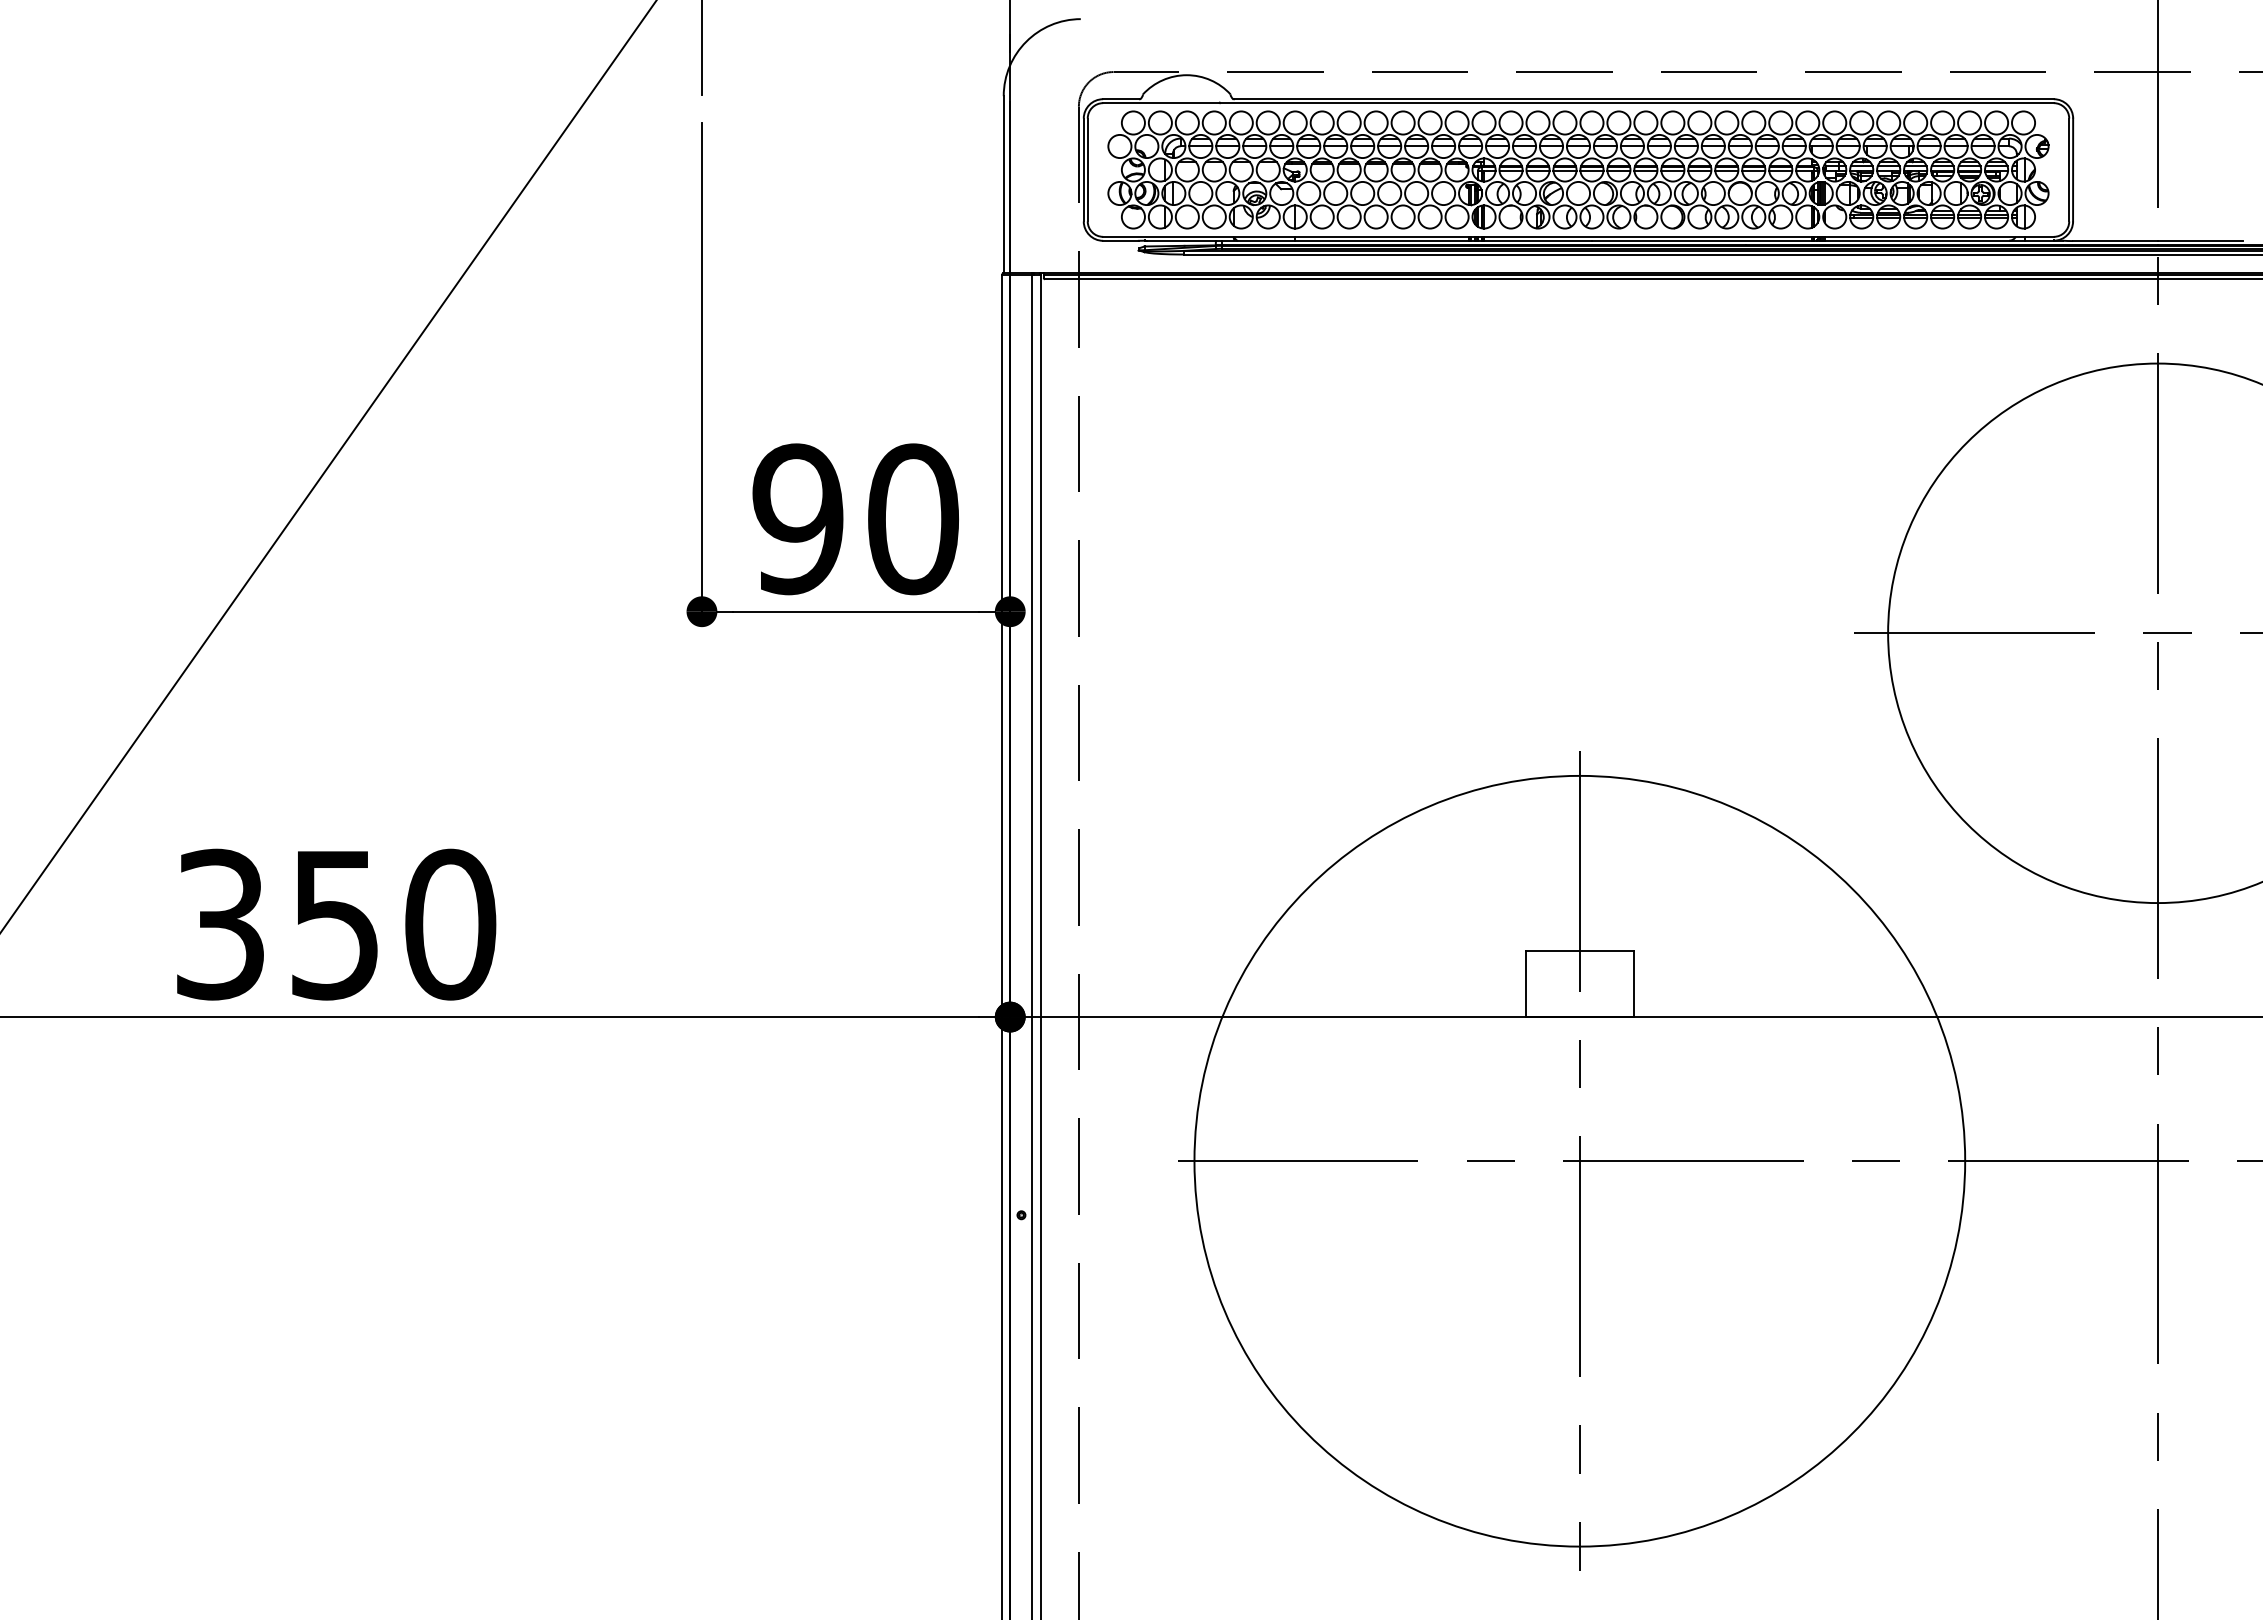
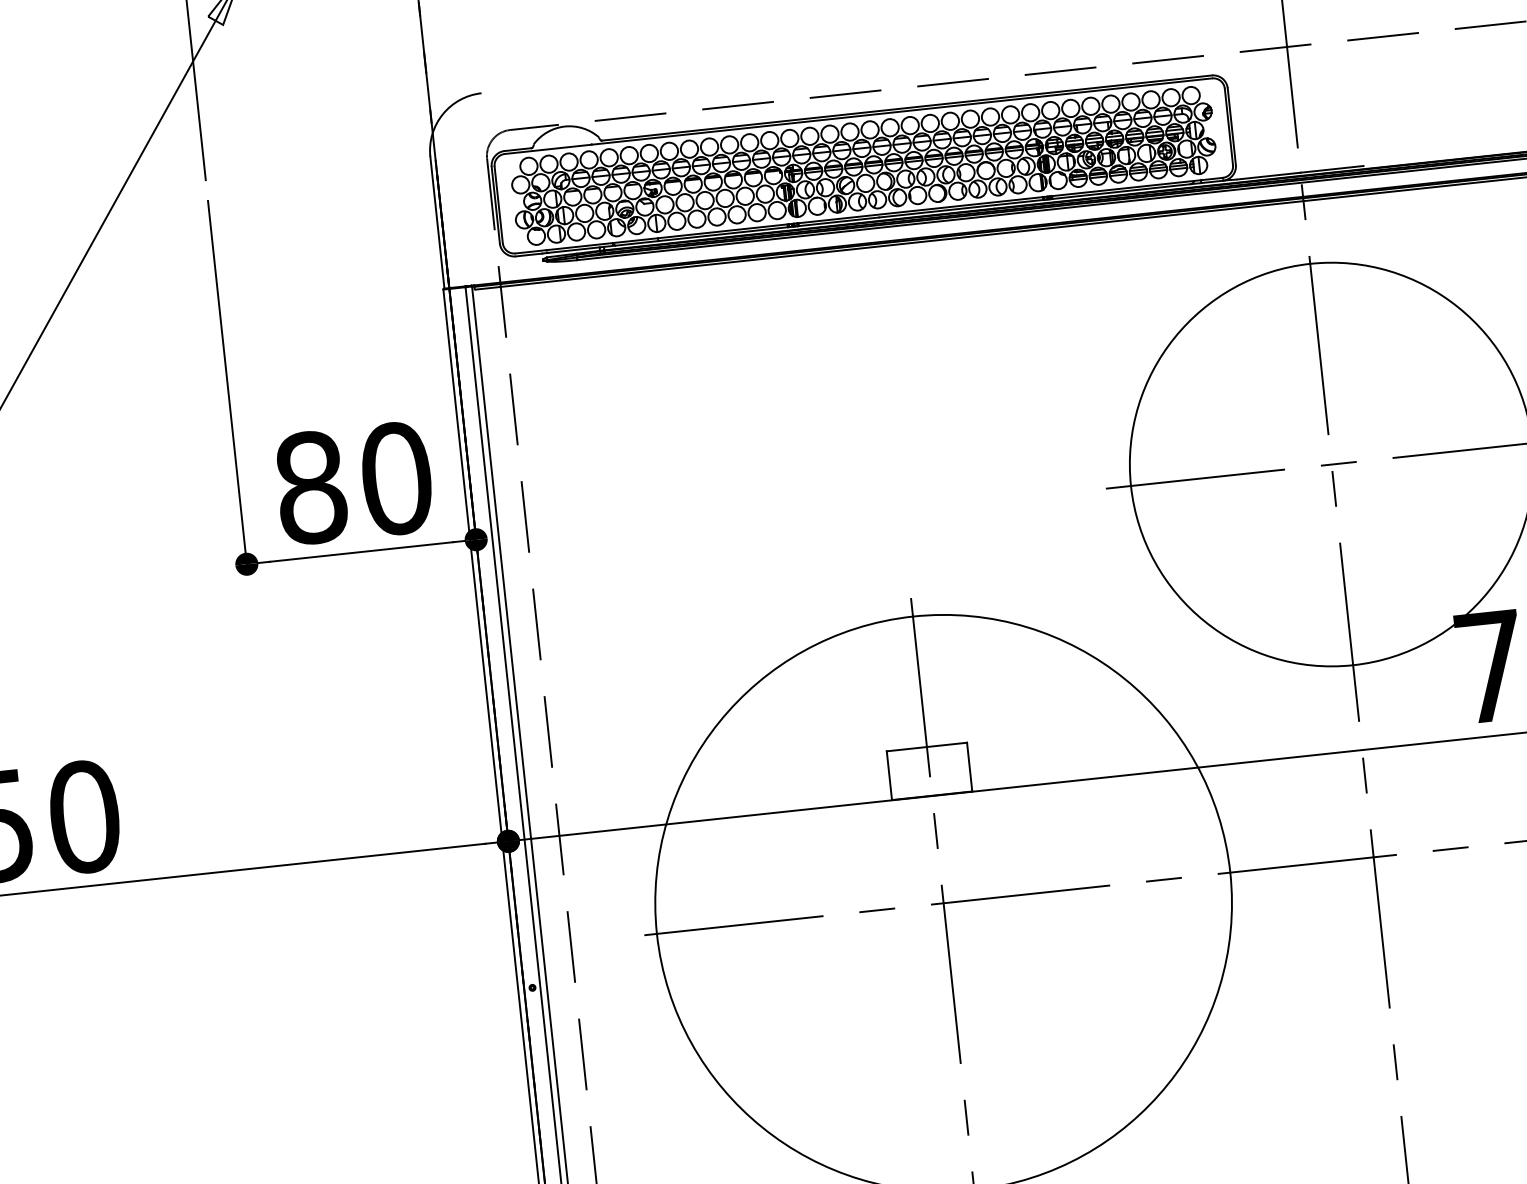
text: (797, 519) -> (310, 488), 90 -> 80

